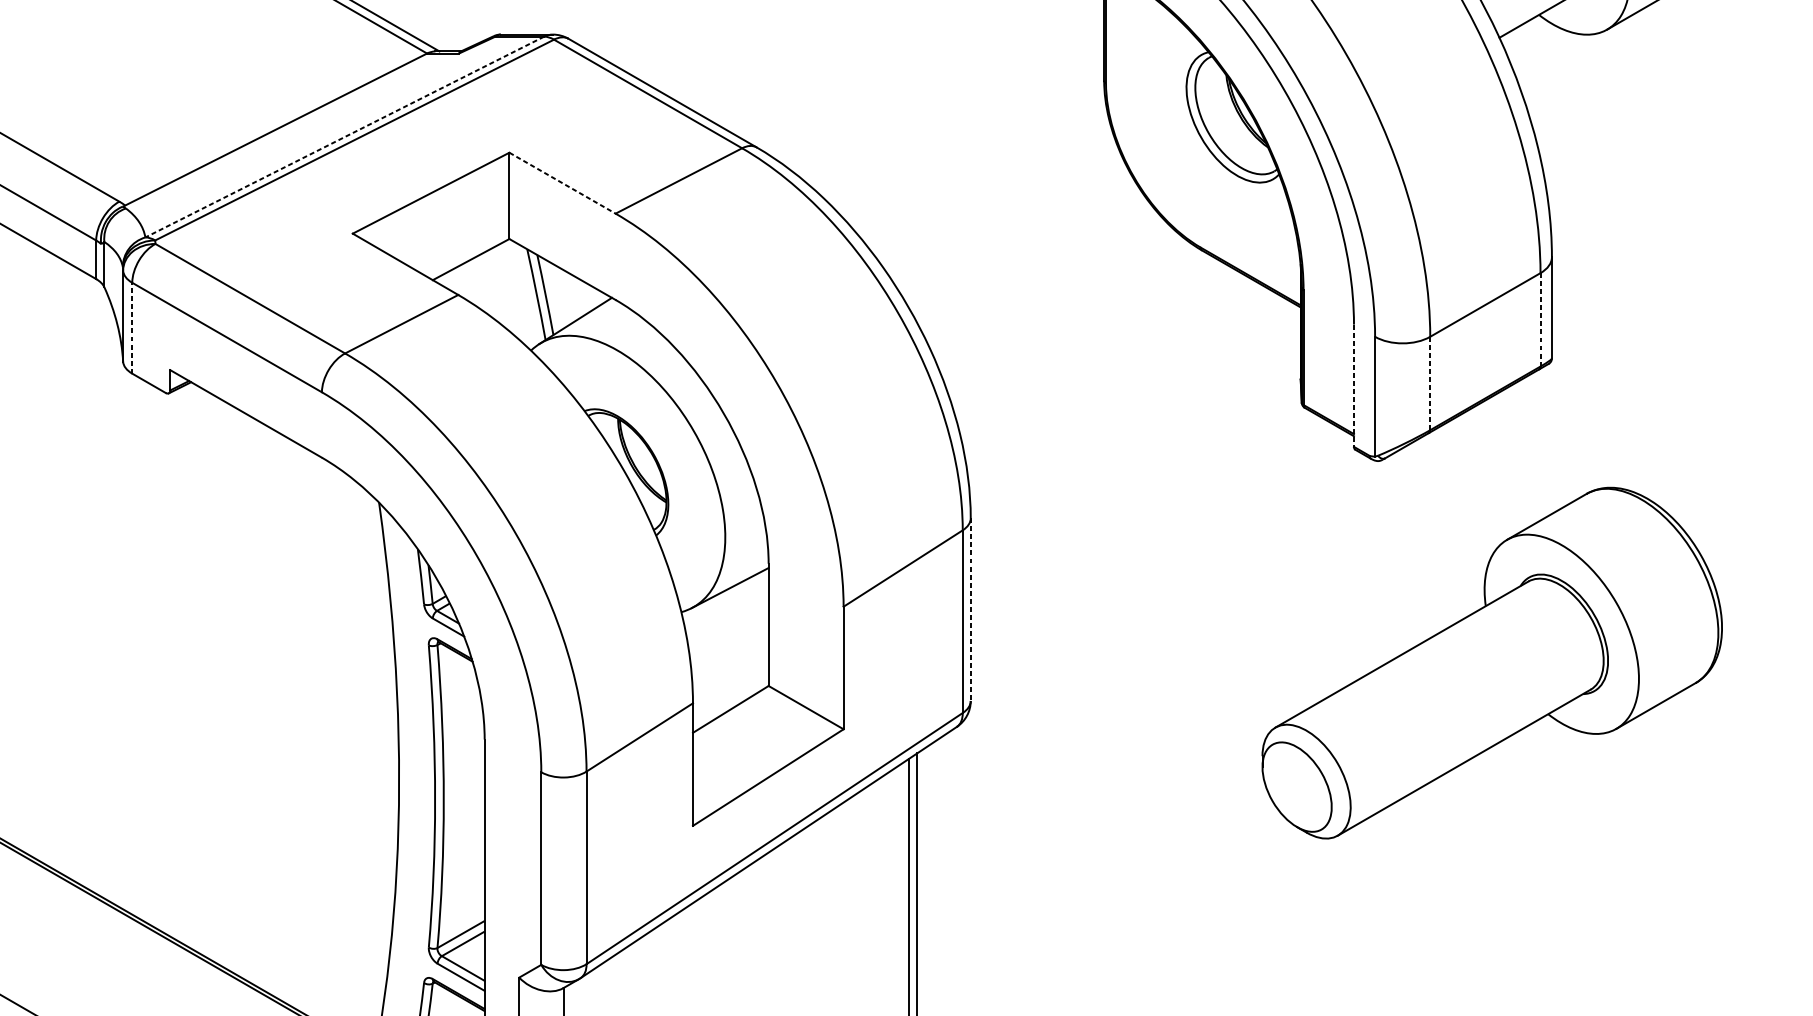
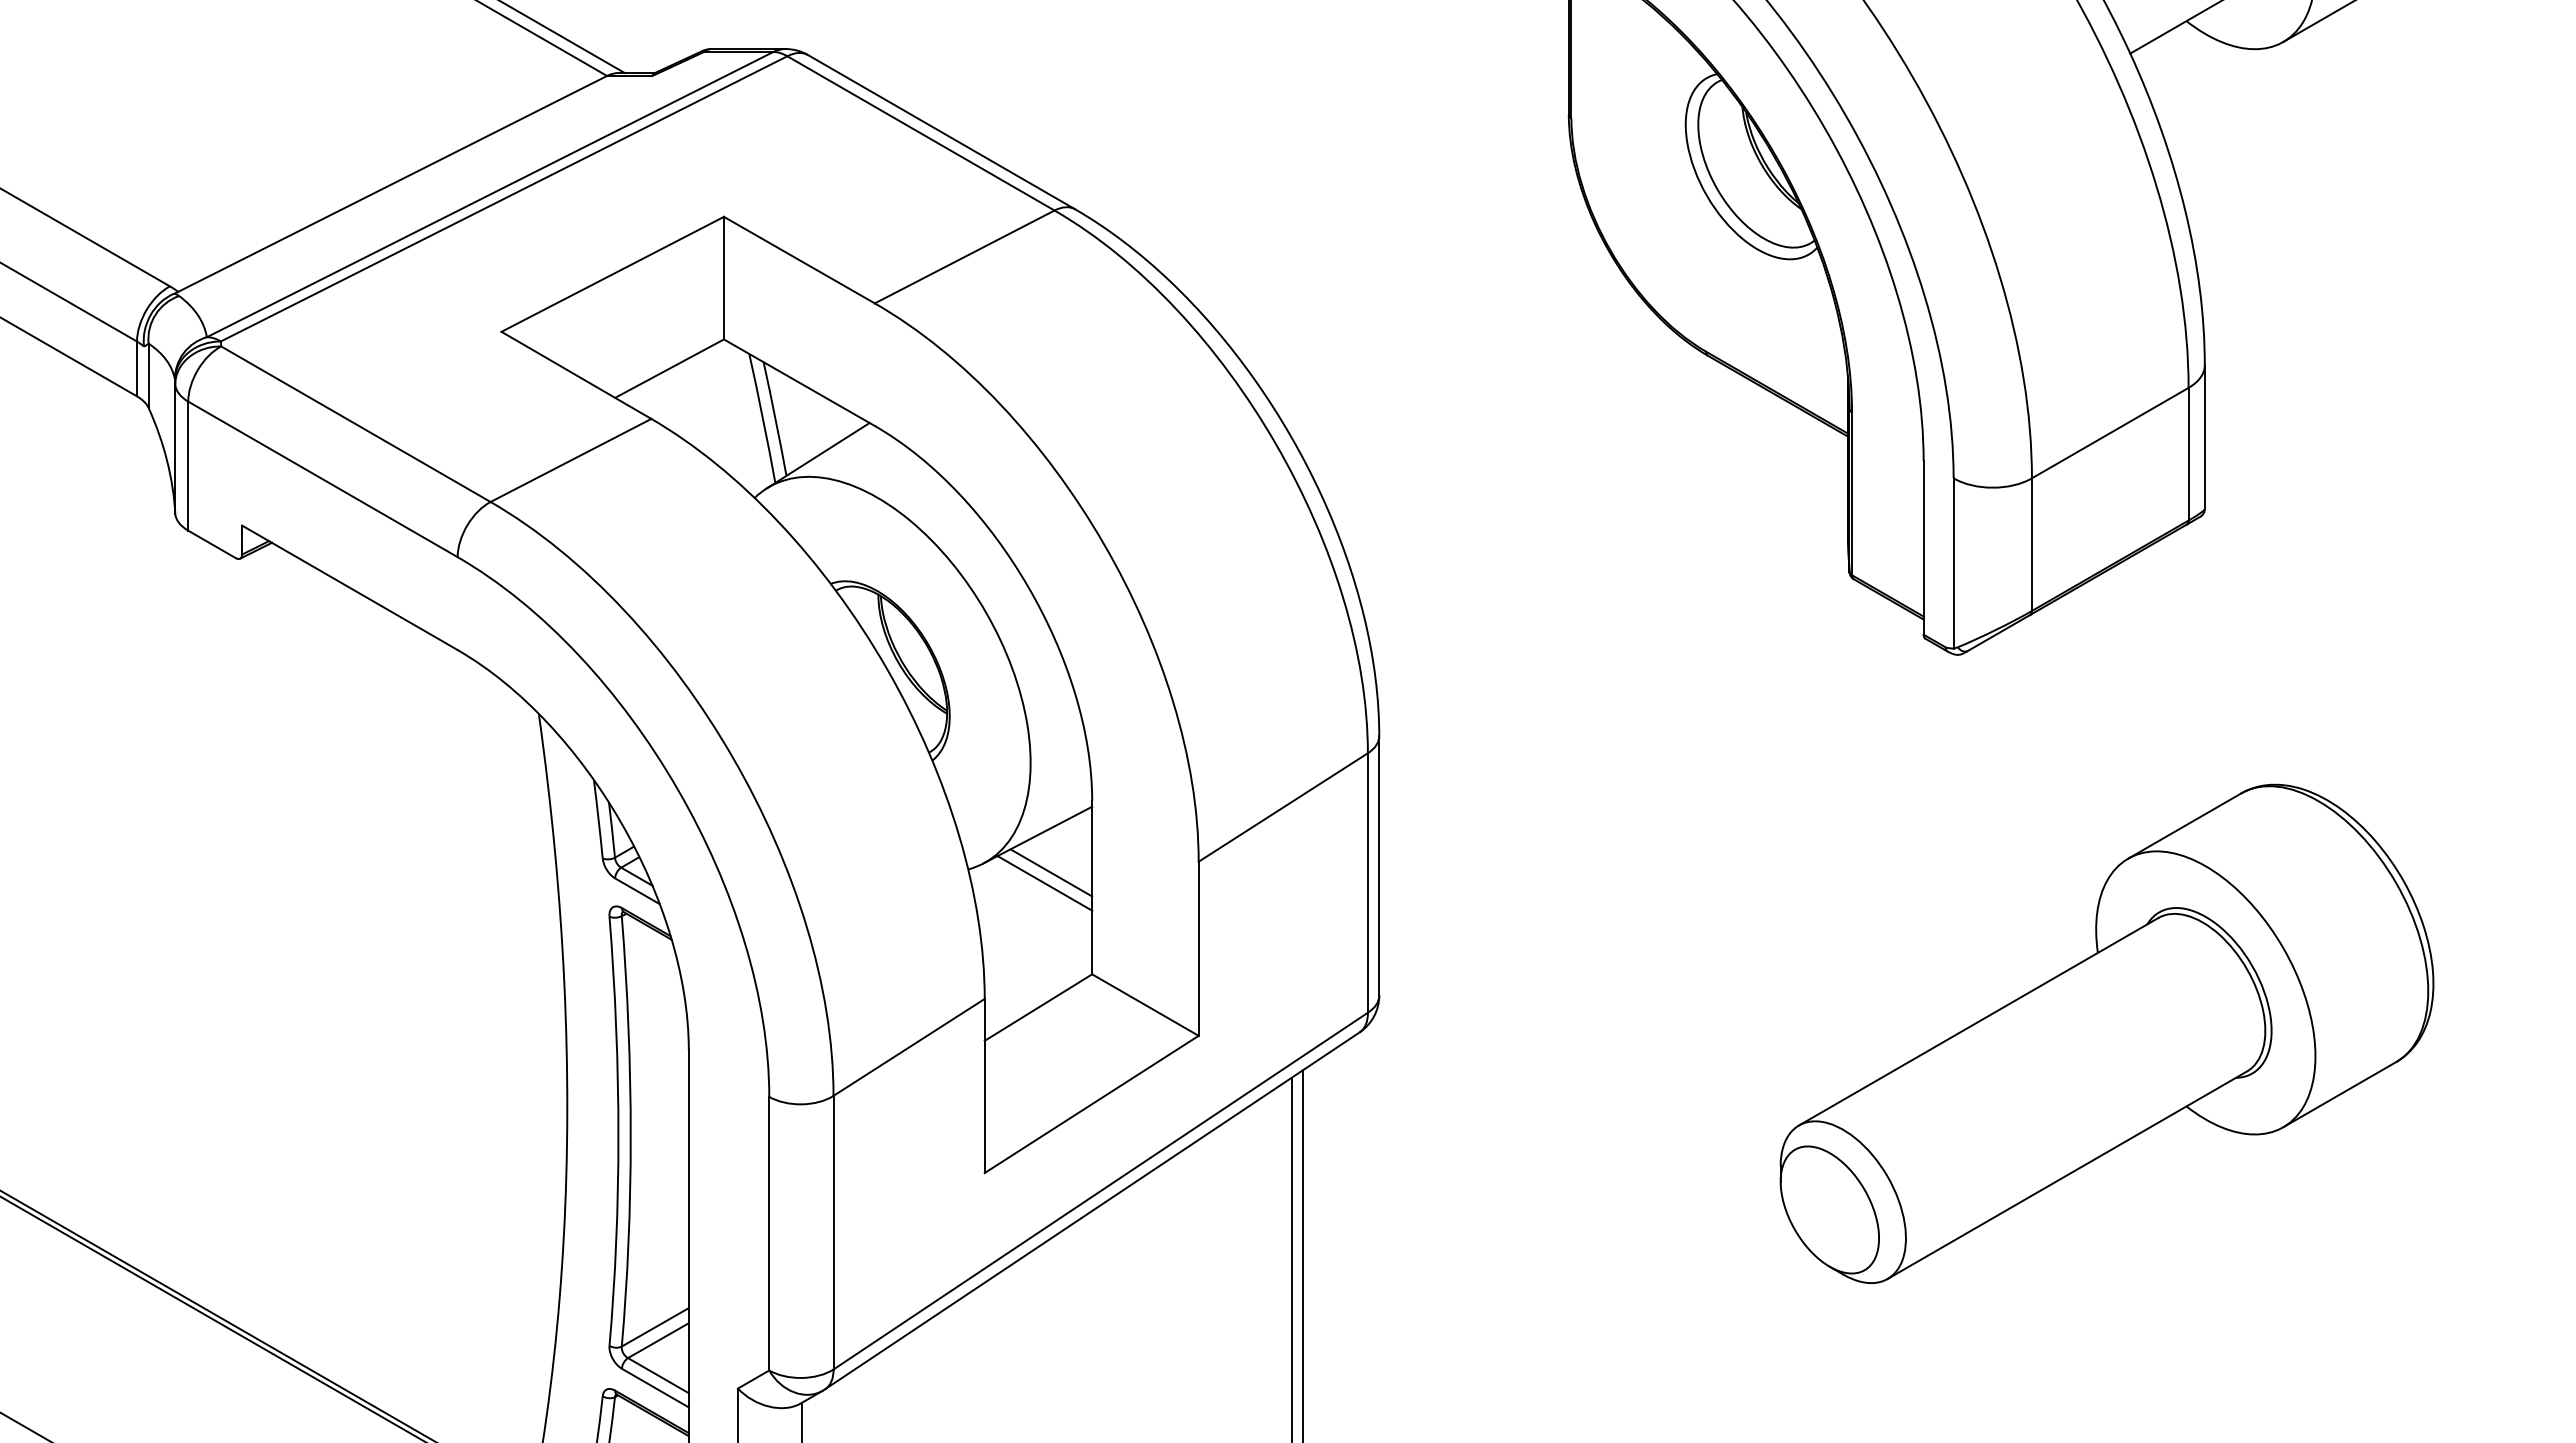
line: (344, 136) -> (489, 194), dashed -> solid
line: (562, 183) -> (799, 260), dashed -> solid
line: (1540, 320) -> (2188, 454), dashed -> solid
line: (132, 328) -> (188, 466), dashed -> solid
line: (1429, 383) -> (2031, 544), dashed -> solid
line: (1353, 385) -> (1923, 547), dashed -> solid
line: (970, 609) -> (1379, 865), dashed -> solid
line: (740, 614) -> (1051, 872), added
line: (735, 622) -> (1044, 883), added
part: (1491, 662) -> (2106, 1033), moved

